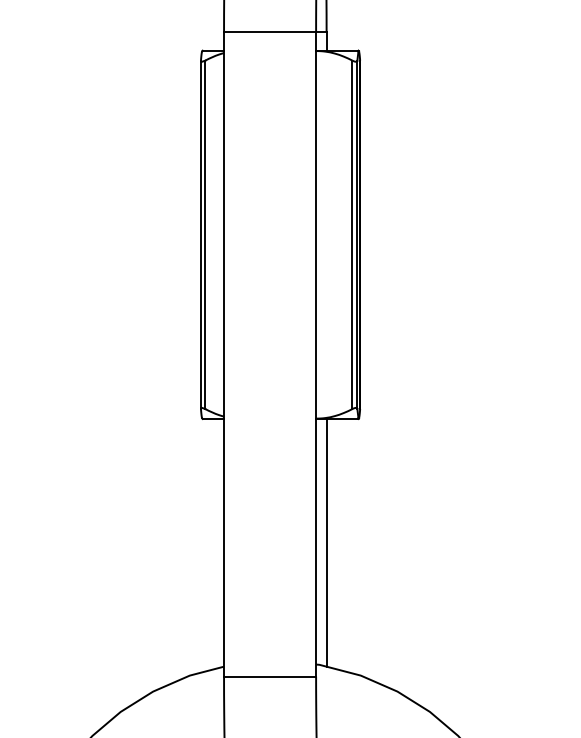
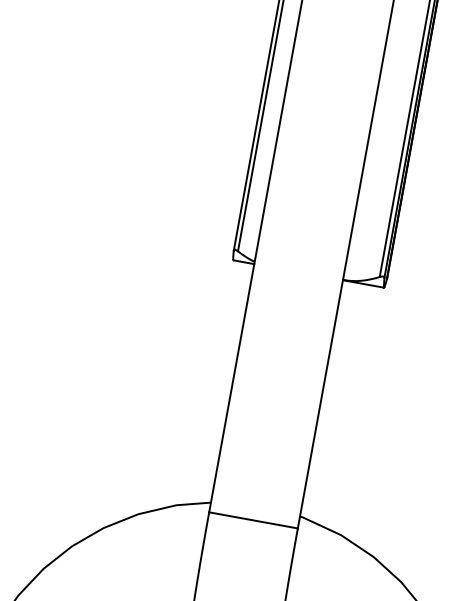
line: (326, 542) -> (331, 401), removed

